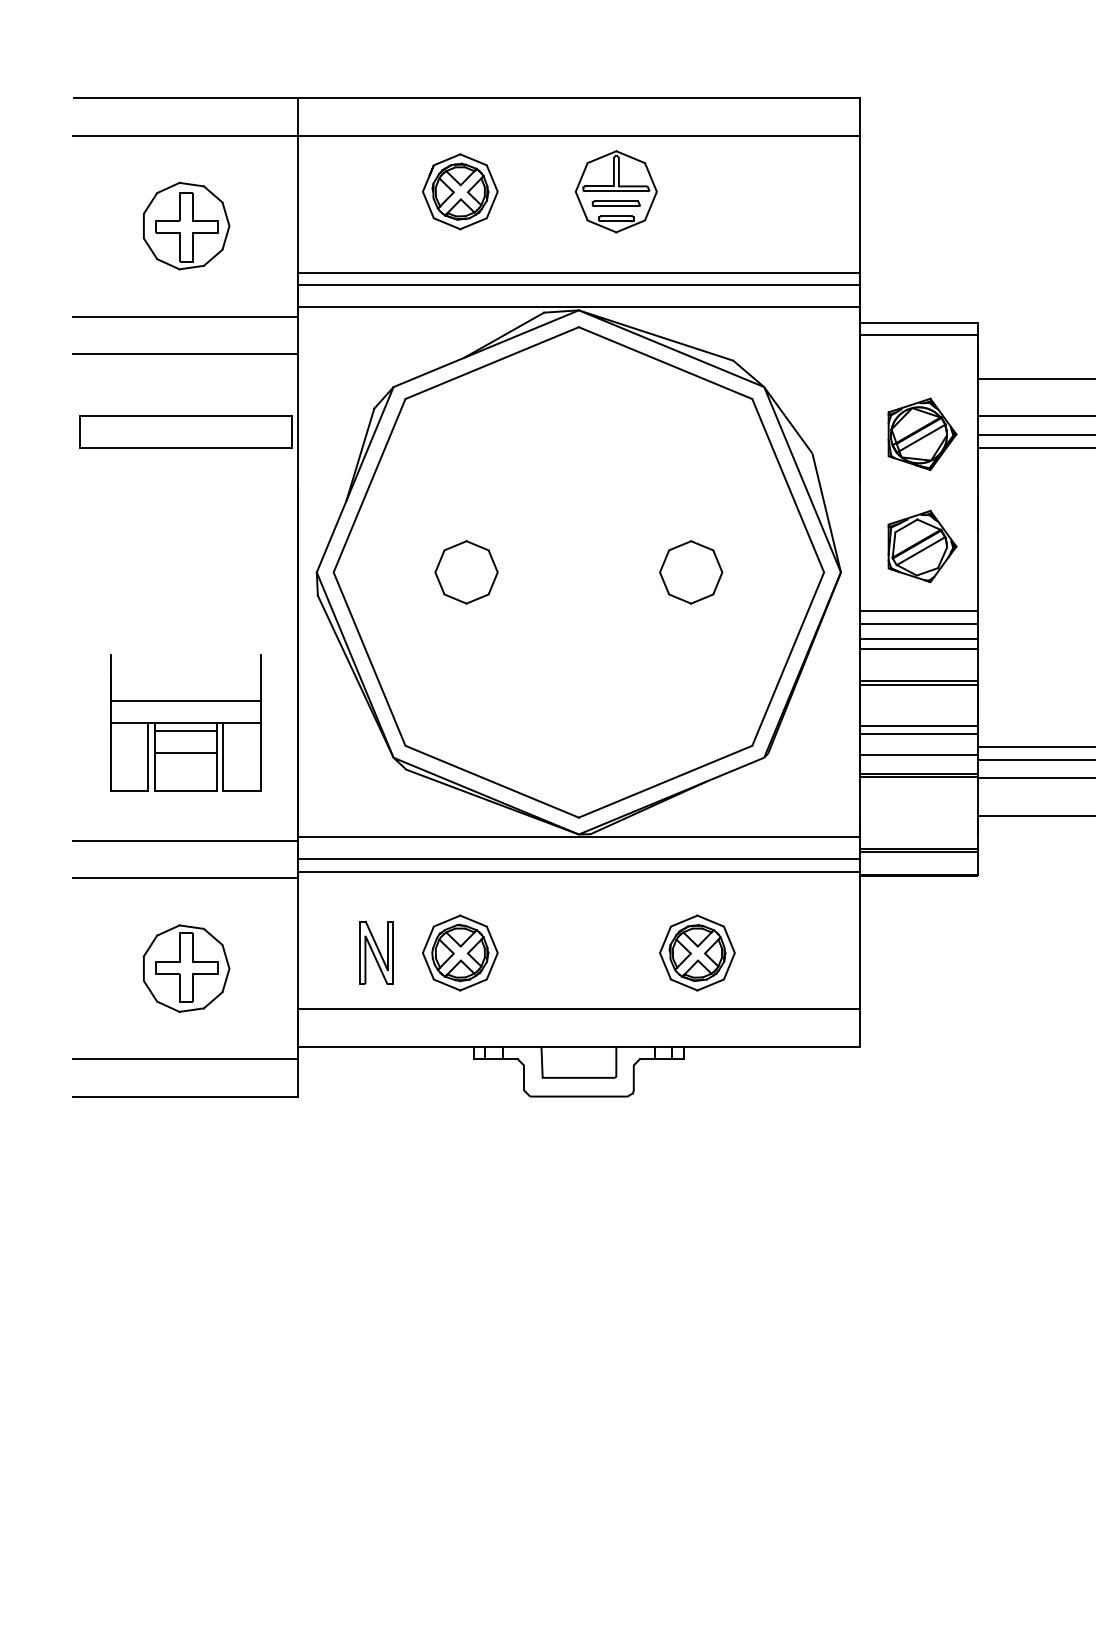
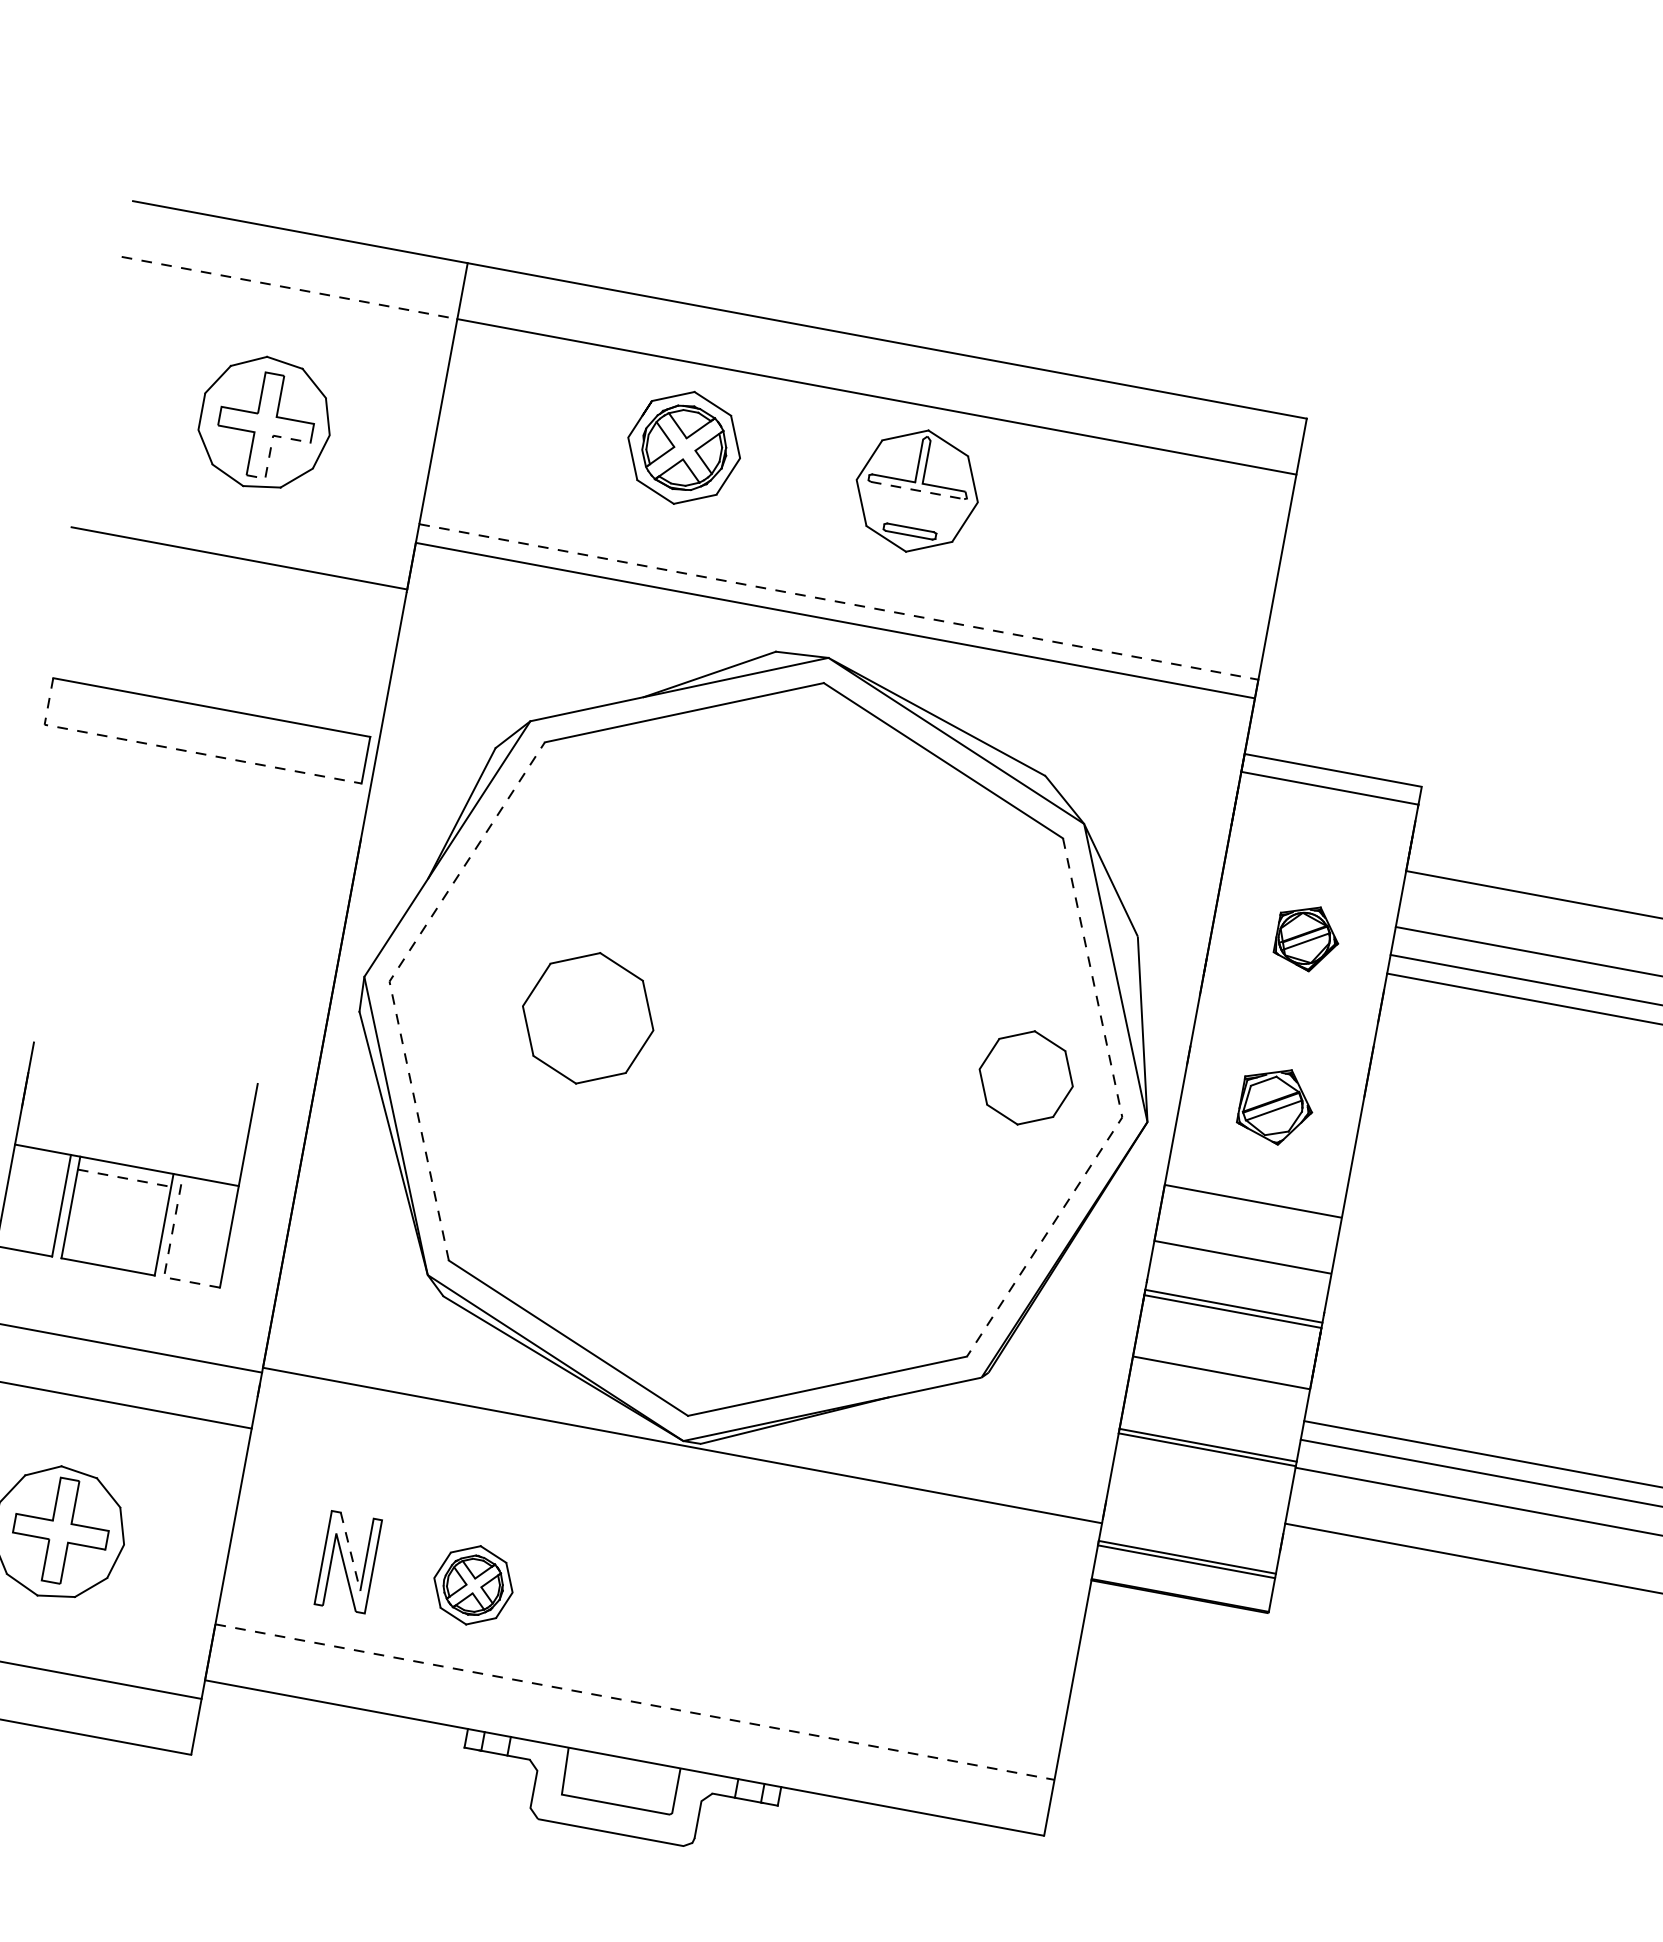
line: (186, 135) -> (290, 287), solid -> dashed
line: (616, 191) -> (917, 490), solid -> dashed
part: (615, 203) -> (912, 508), removed
line: (192, 241) -> (270, 448), solid -> dashed
line: (578, 272) -> (838, 601), solid -> dashed
line: (578, 307) -> (828, 653), removed
line: (185, 354) -> (228, 614), removed
part: (922, 433) -> (1307, 937), size x0.6
line: (169, 447) -> (178, 749), solid -> dashed
part: (922, 546) -> (1276, 1105), size x0.7
line: (333, 572) -> (389, 981), solid -> dashed
part: (466, 572) -> (587, 1018), size x1.4
part: (691, 572) -> (1026, 1078), moved
line: (824, 572) -> (1122, 1117), solid -> dashed
line: (918, 623) -> (1249, 1219), removed
line: (918, 639) -> (1244, 1243), removed
line: (185, 701) -> (132, 1133), removed
line: (186, 731) -> (125, 1178), solid -> dashed
line: (918, 733) -> (1218, 1384), removed
line: (185, 753) -> (118, 1211), removed
line: (918, 755) -> (1212, 1417), removed
line: (223, 775) -> (168, 1254), solid -> dashed
line: (578, 859) -> (675, 1478), removed
line: (578, 871) -> (672, 1496), removed
line: (376, 946) -> (349, 1552), solid -> dashed
part: (460, 952) -> (473, 1584), size x0.7
part: (697, 952) -> (827, 1650), removed
line: (578, 1009) -> (634, 1702), solid -> dashed

